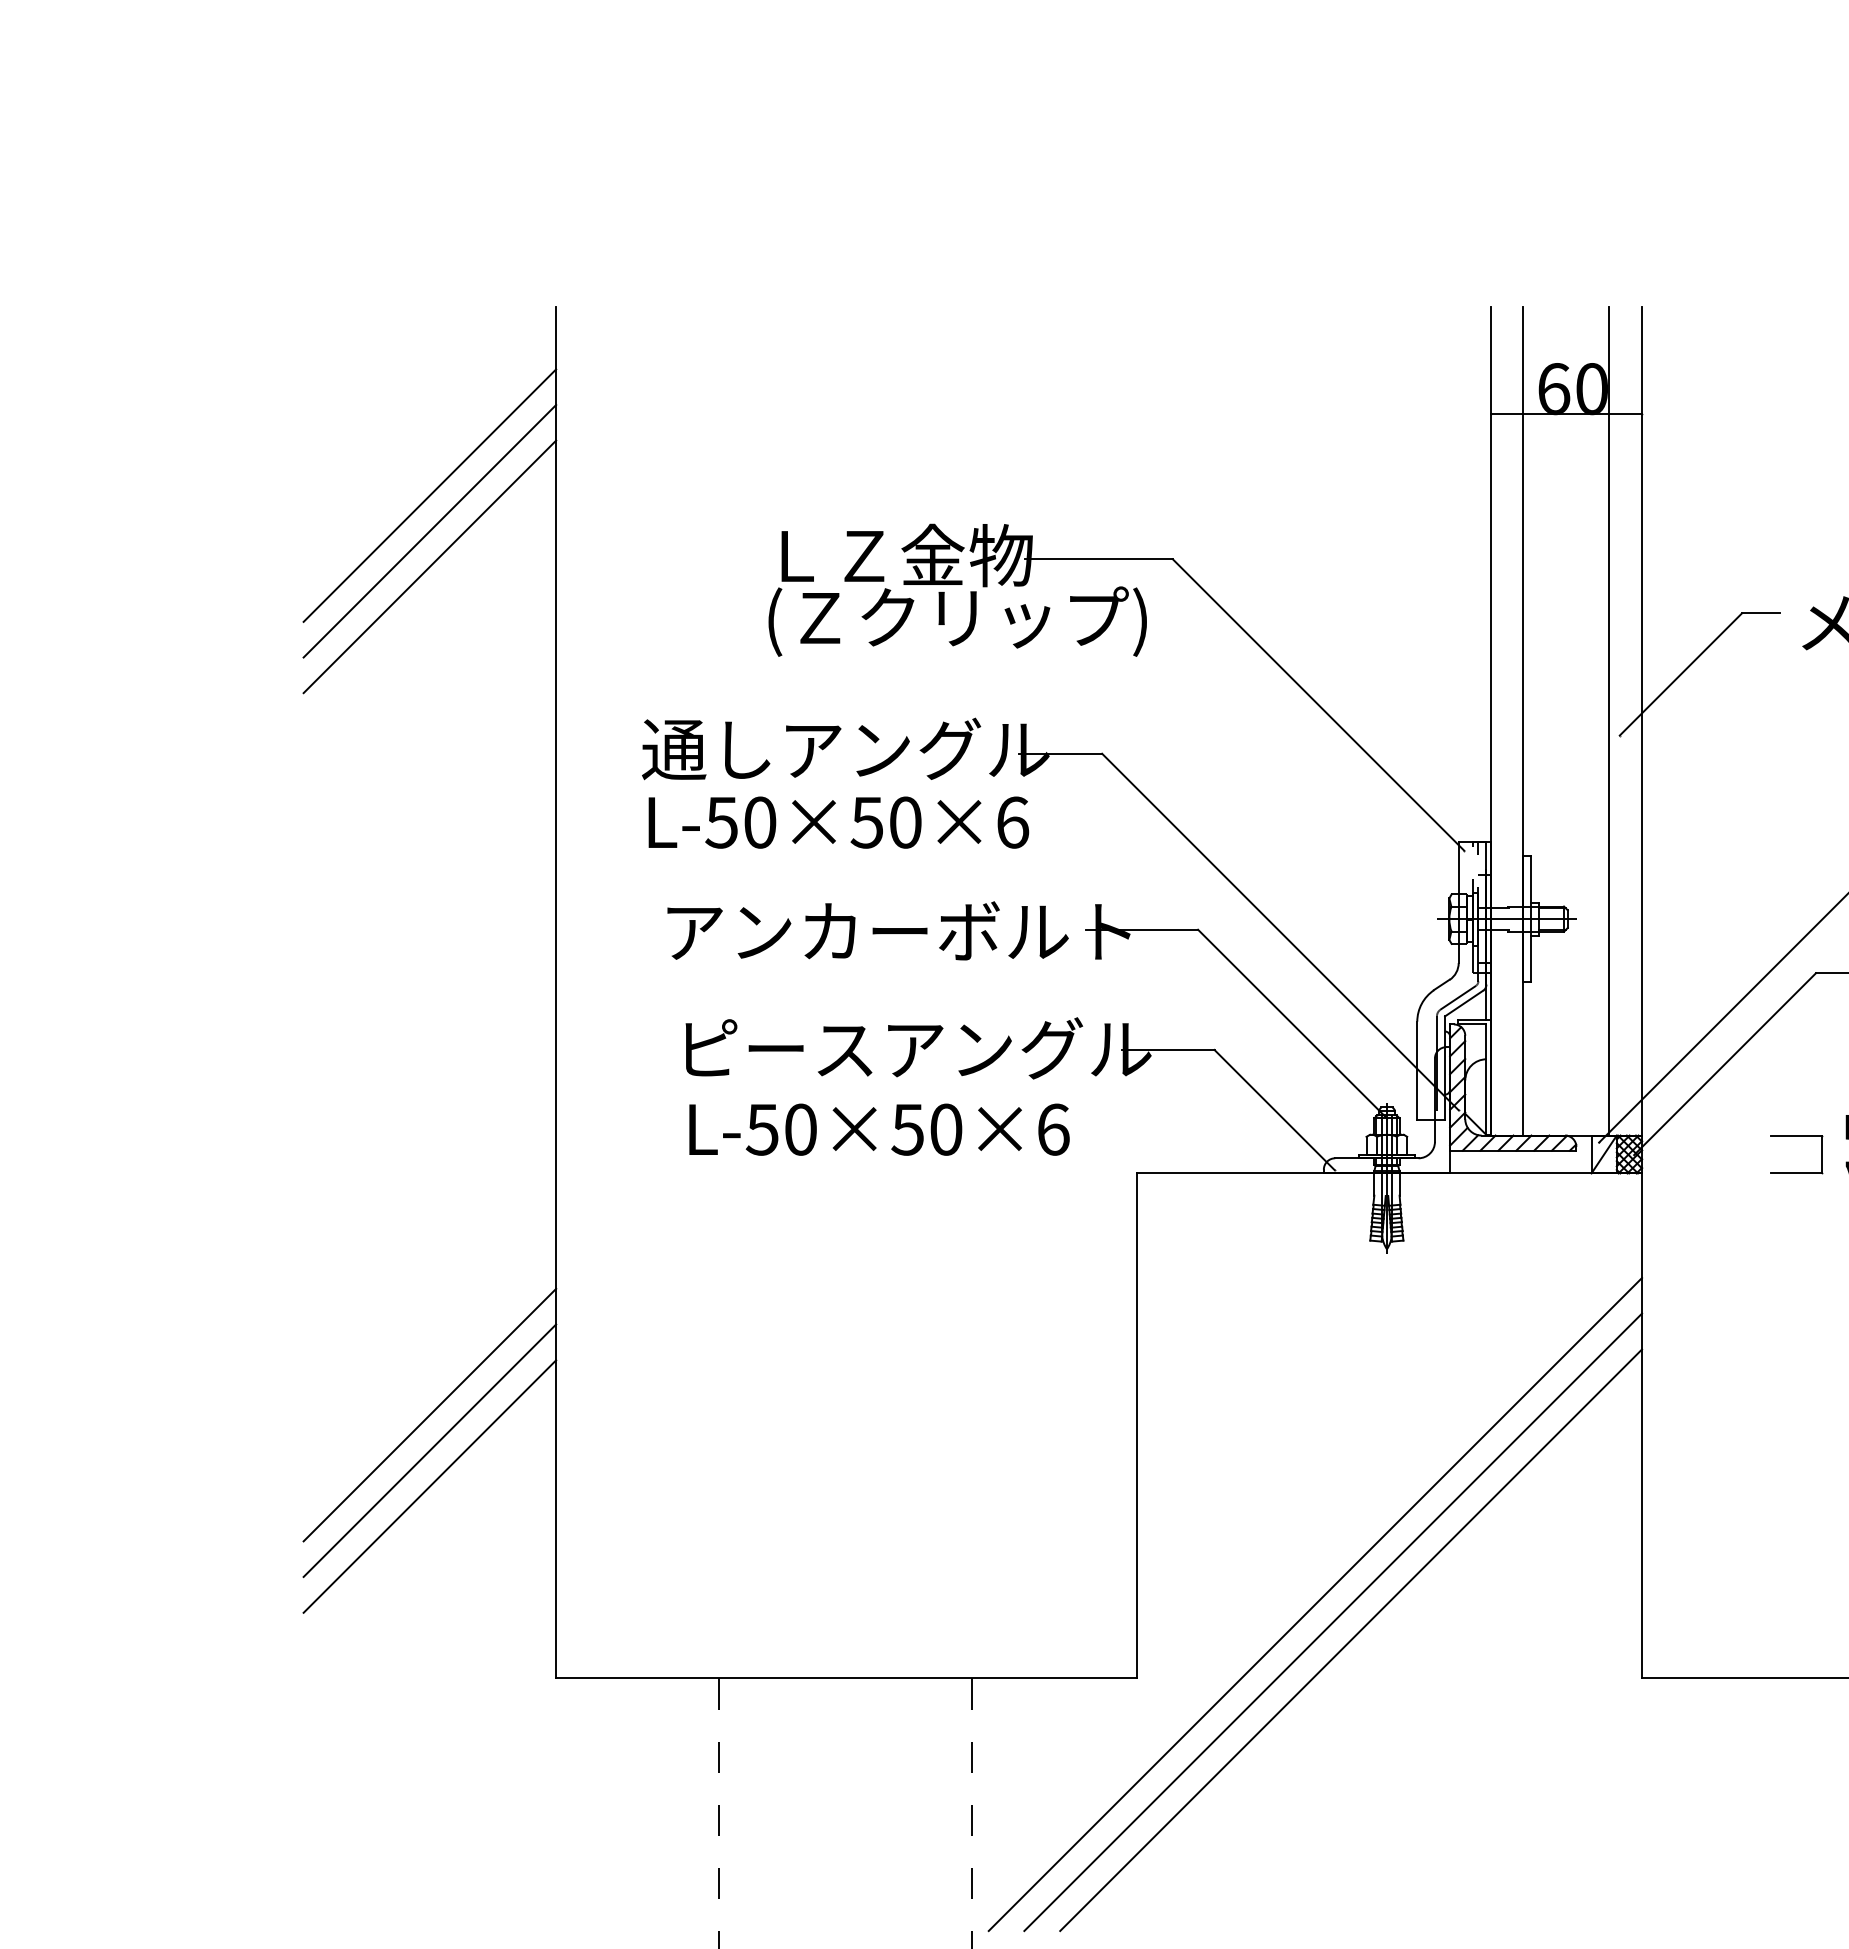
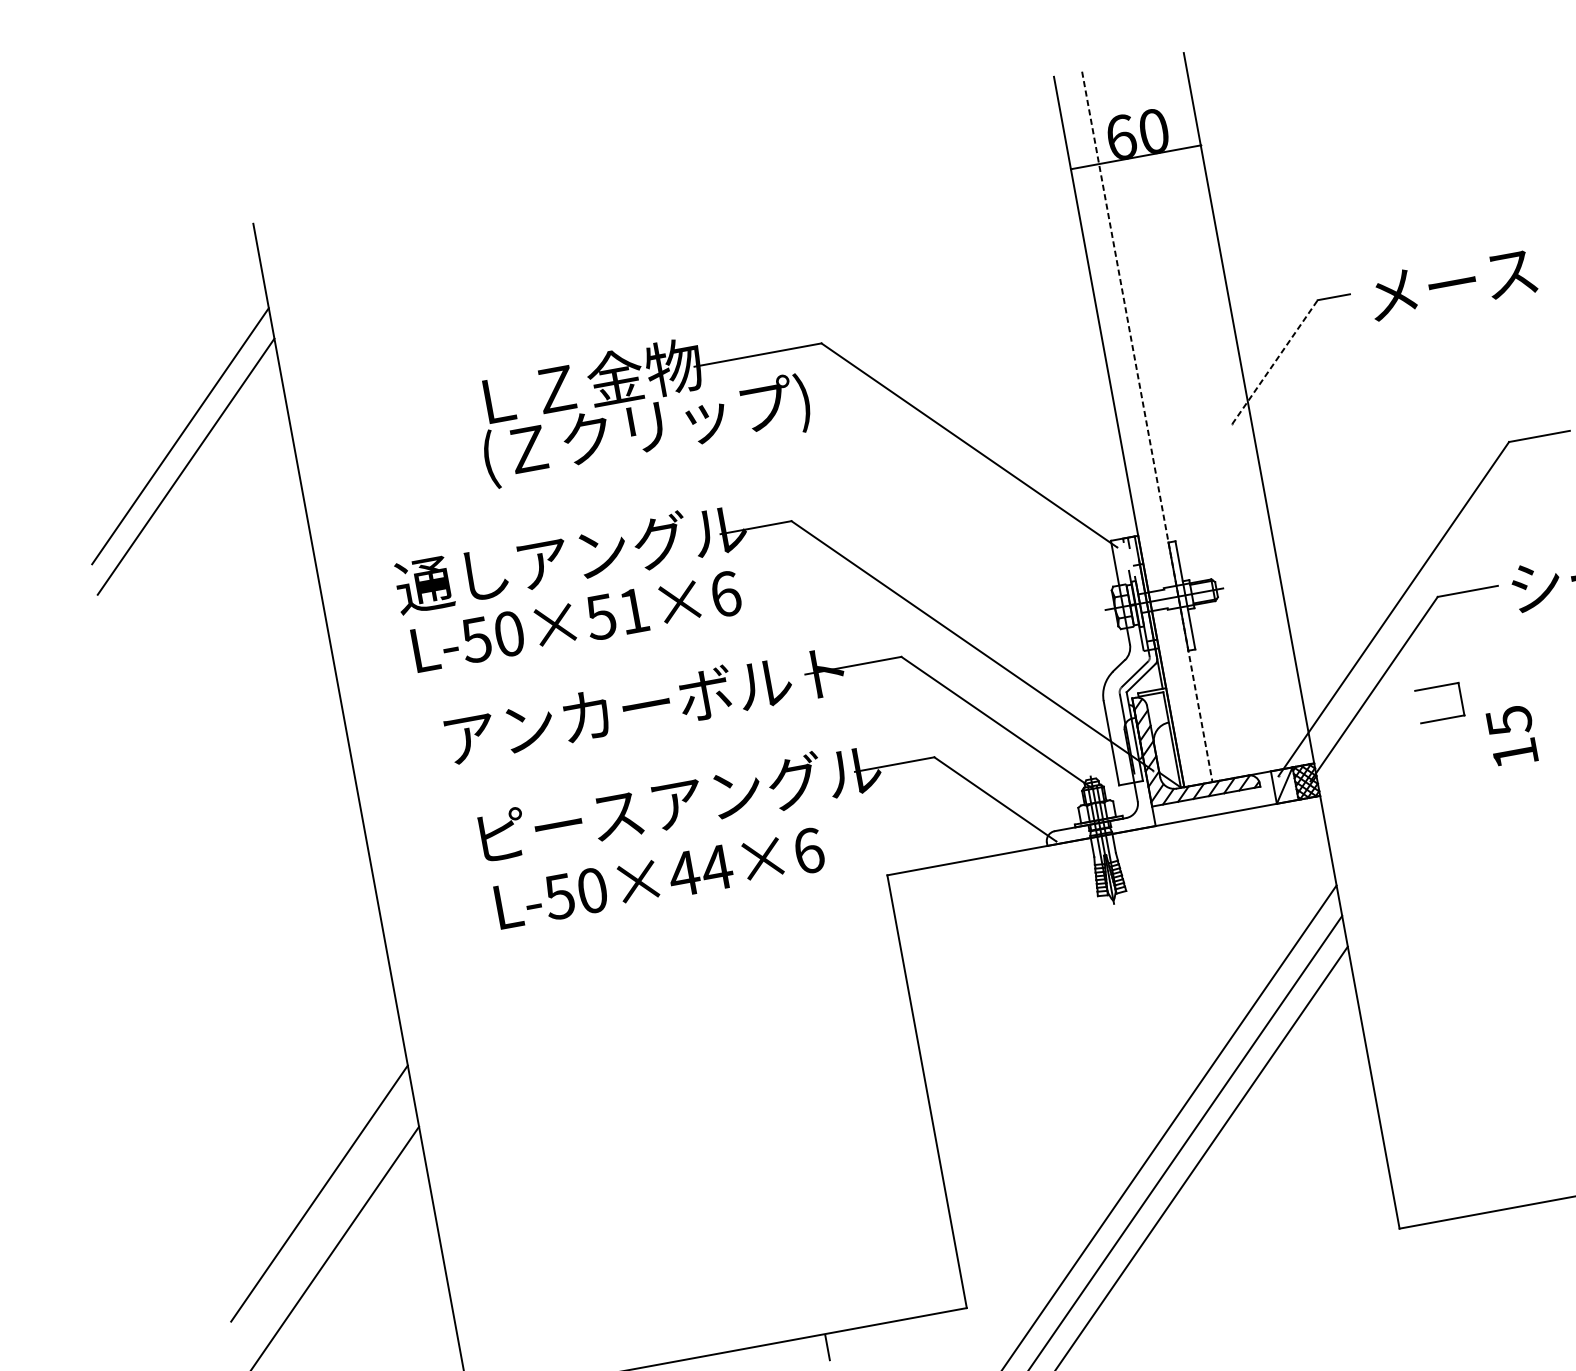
line: (429, 495) -> (174, 405), removed
line: (1681, 674) -> (1275, 362), solid -> dashed
line: (1609, 720) -> (1221, 412), removed
line: (1523, 721) -> (1147, 427), solid -> dashed
text: (905, 822) -> (633, 611), L-50×50×6 -> L-50×51×6
text: (926, 1129) -> (700, 870), L-50×50×6 -> L-50×44×6
part: (1796, 1136) -> (1437, 687), moved
line: (429, 1450) -> (324, 1223), removed

